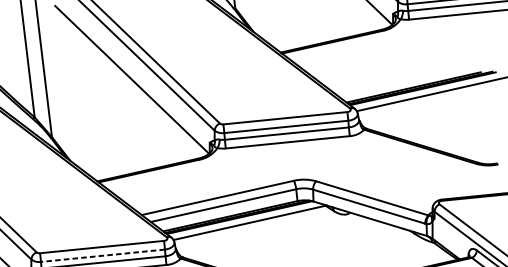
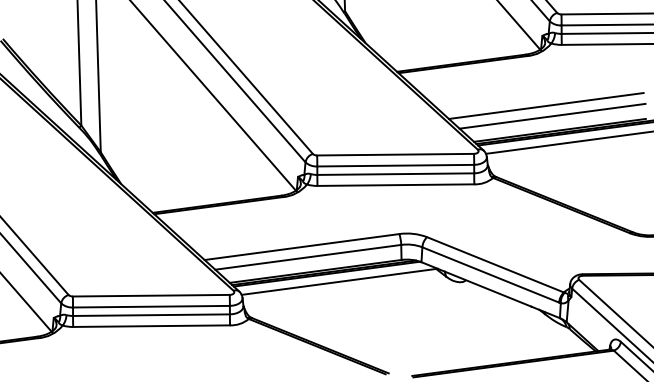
line: (400, 68) -> (545, 105), added
line: (406, 76) -> (552, 115), added
line: (102, 255) -> (150, 306), dashed -> solid

